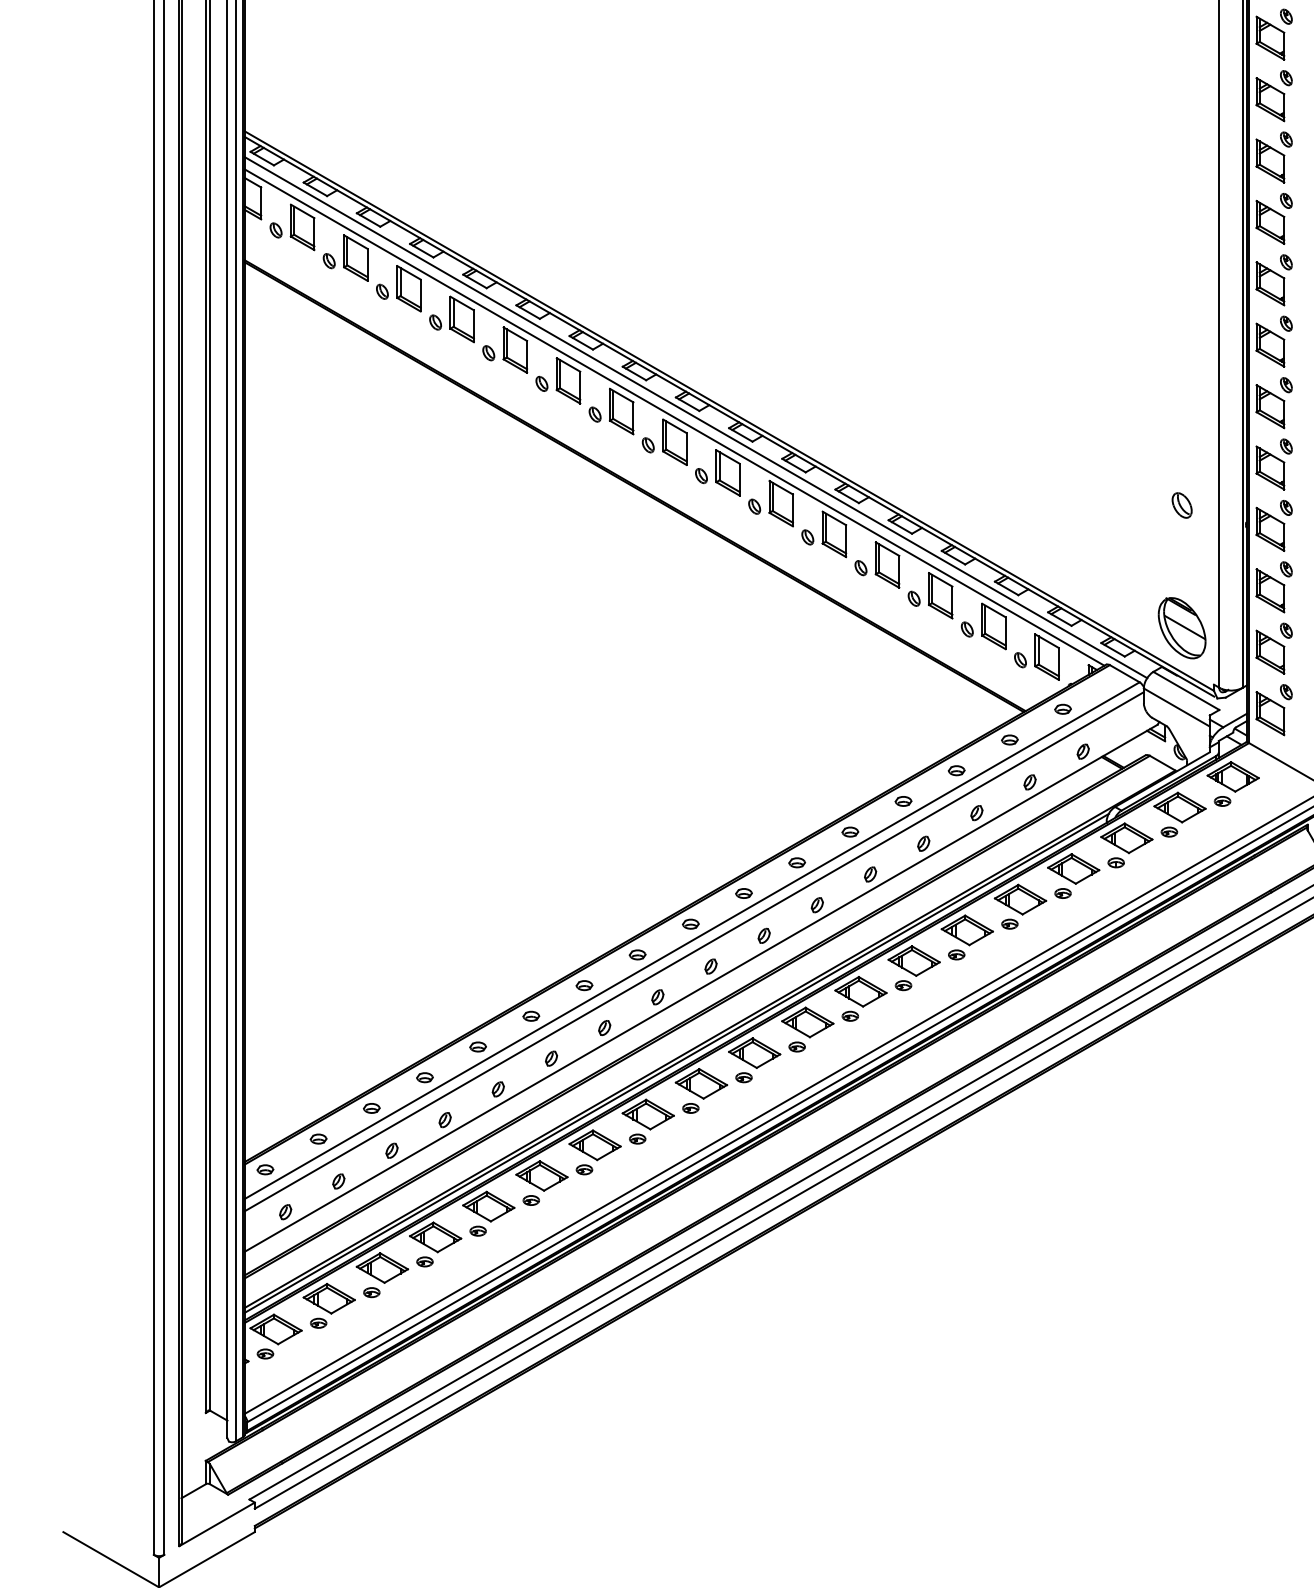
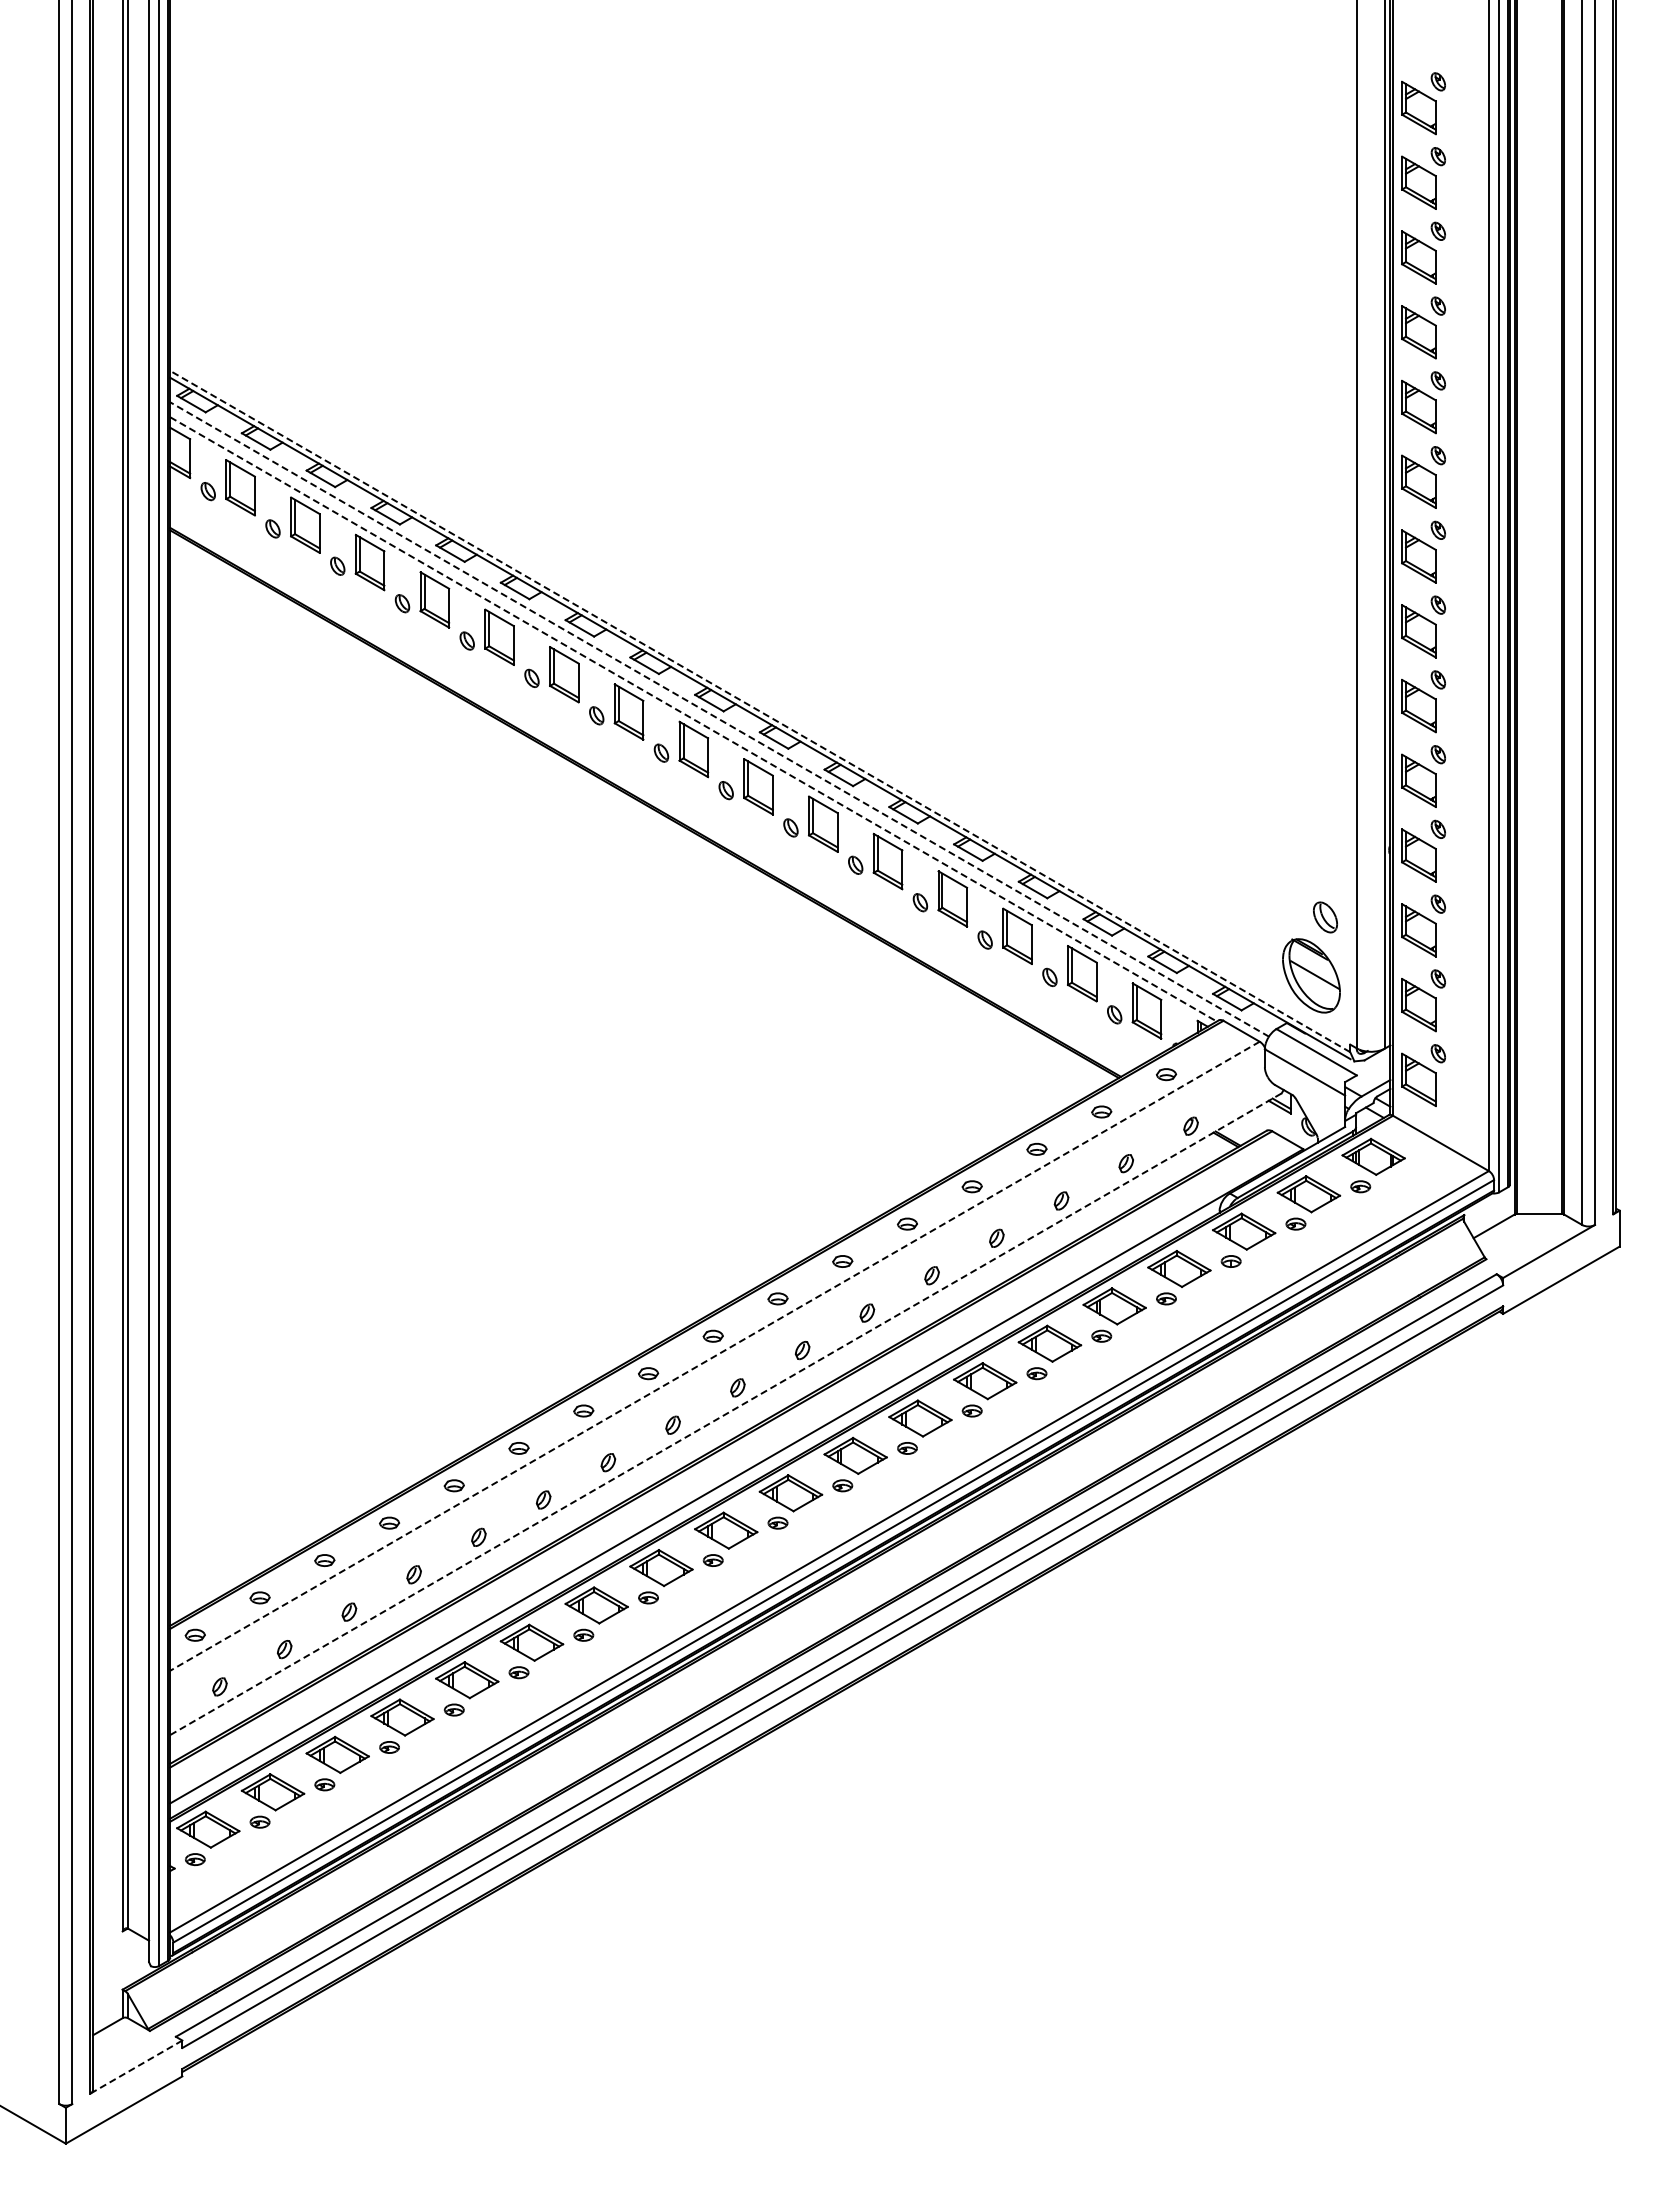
line: (728, 411) -> (759, 711), solid -> dashed
line: (675, 417) -> (694, 719), solid -> dashed
line: (695, 417) -> (719, 719), solid -> dashed
part: (1182, 505) -> (1325, 917), moved
line: (692, 940) -> (715, 1356), solid -> dashed
line: (694, 951) -> (717, 1369), removed
line: (701, 988) -> (726, 1414), solid -> dashed
line: (677, 1063) -> (696, 1505), removed
line: (216, 1524) -> (135, 2067), solid -> dashed

